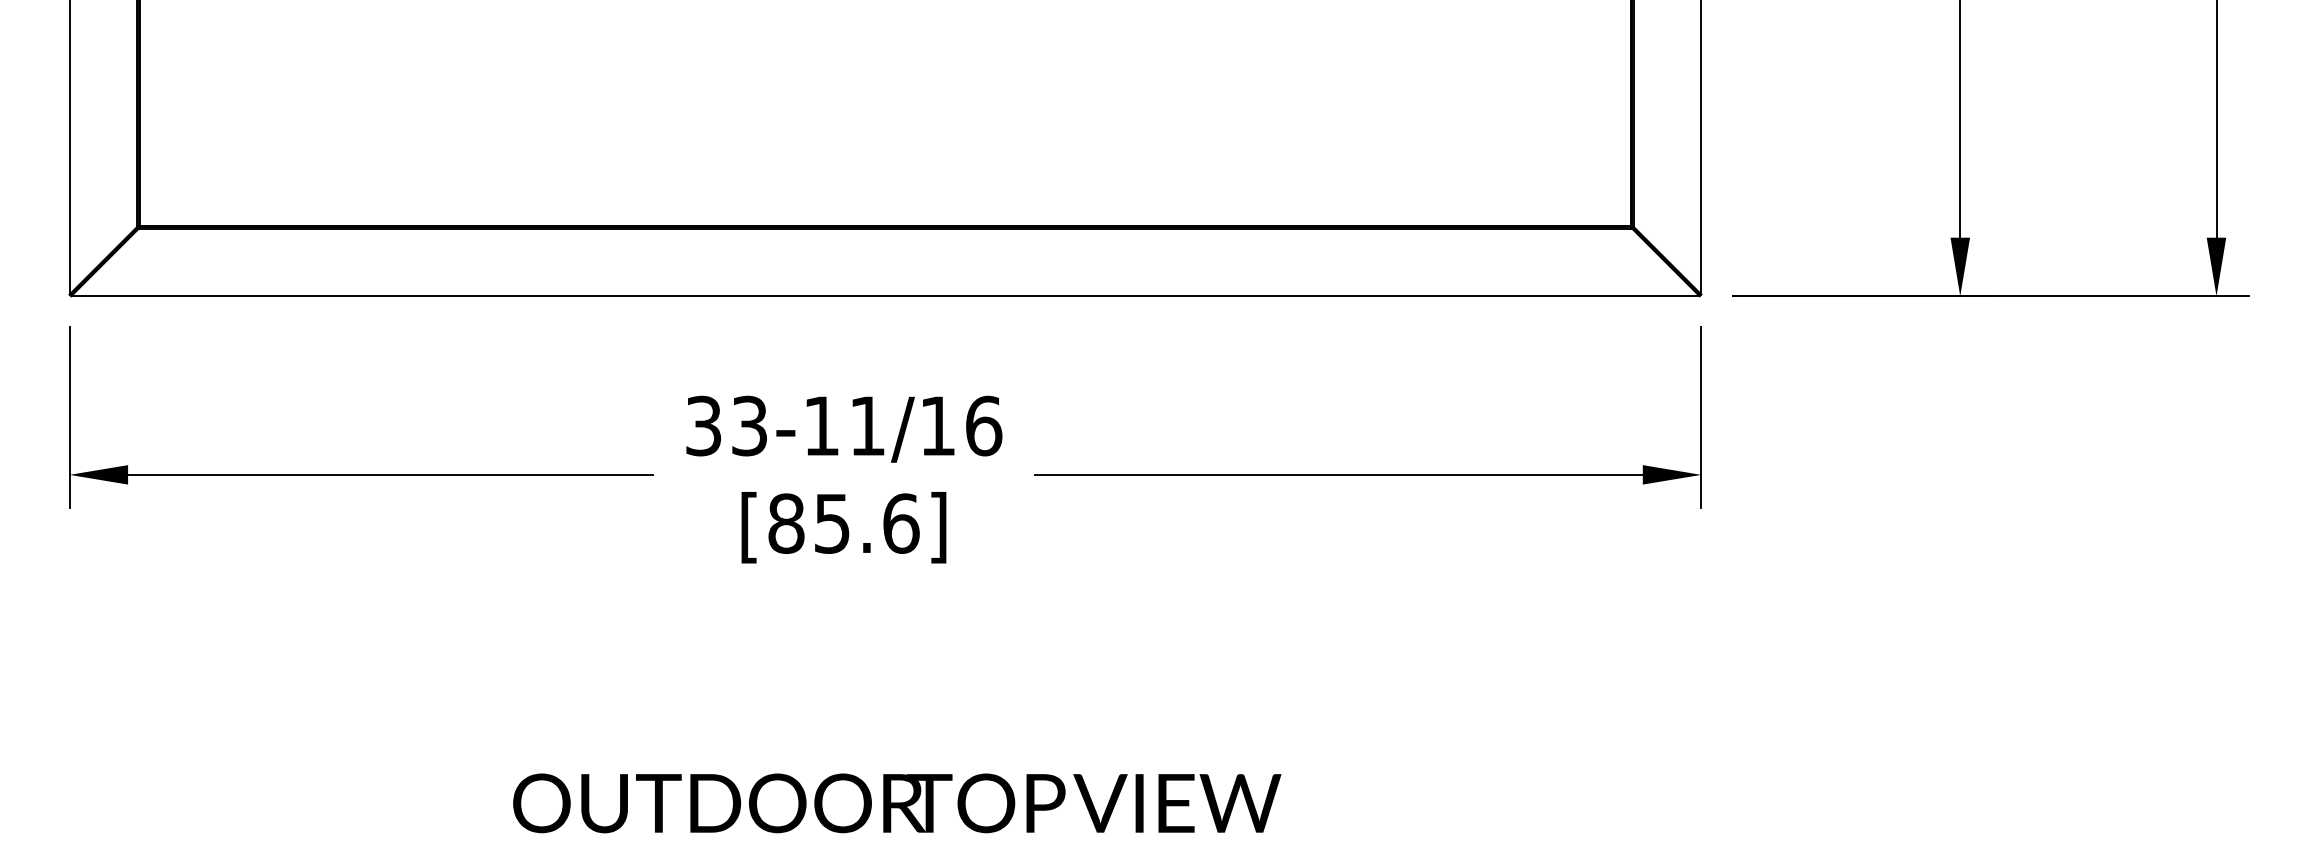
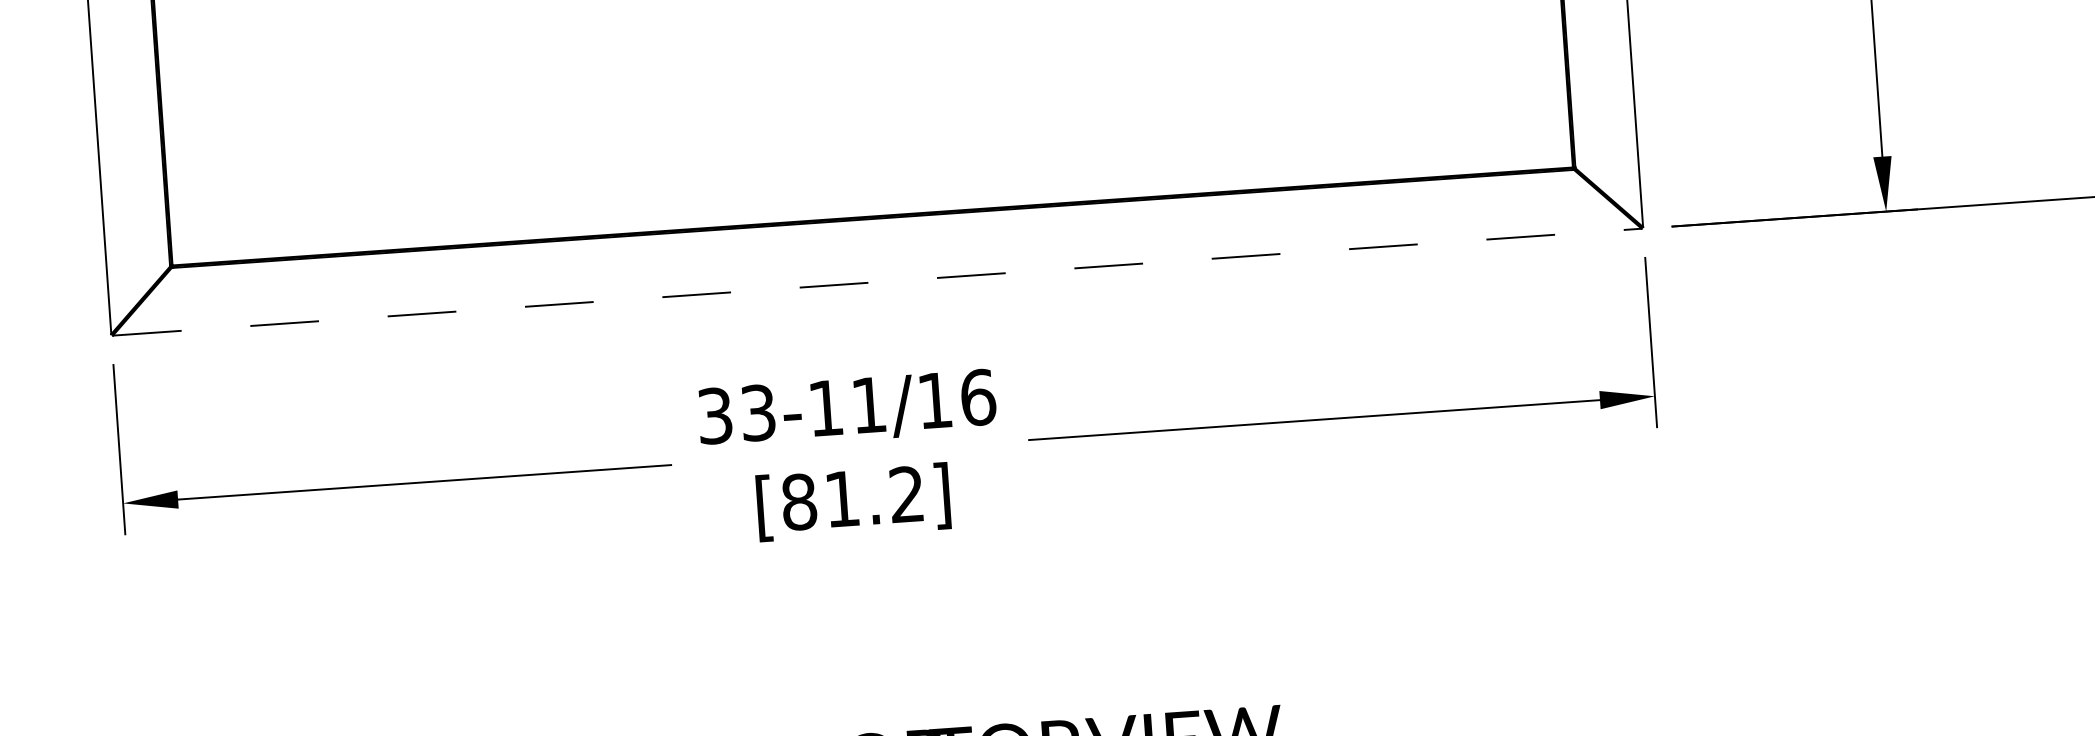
line: (885, 296) -> (877, 282), solid -> dashed
text: (867, 523) -> (875, 496), [85.6] -> [81.2]

